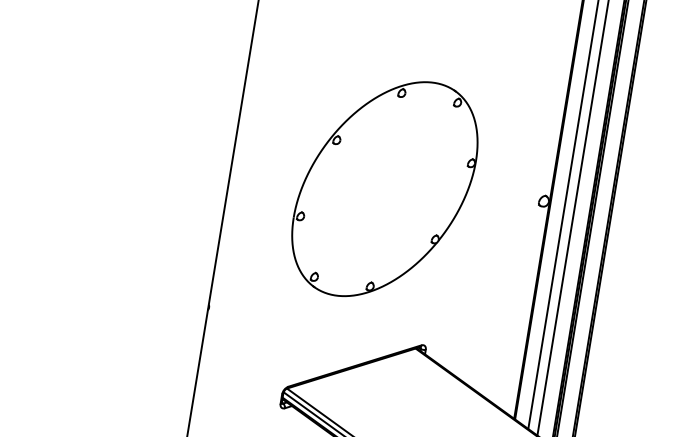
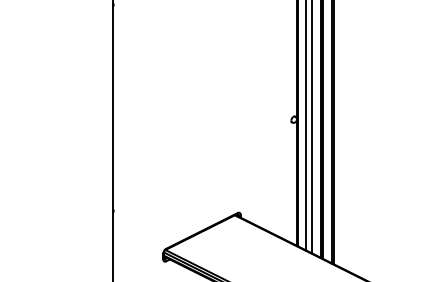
part: (384, 189) -> (202, 127), removed

